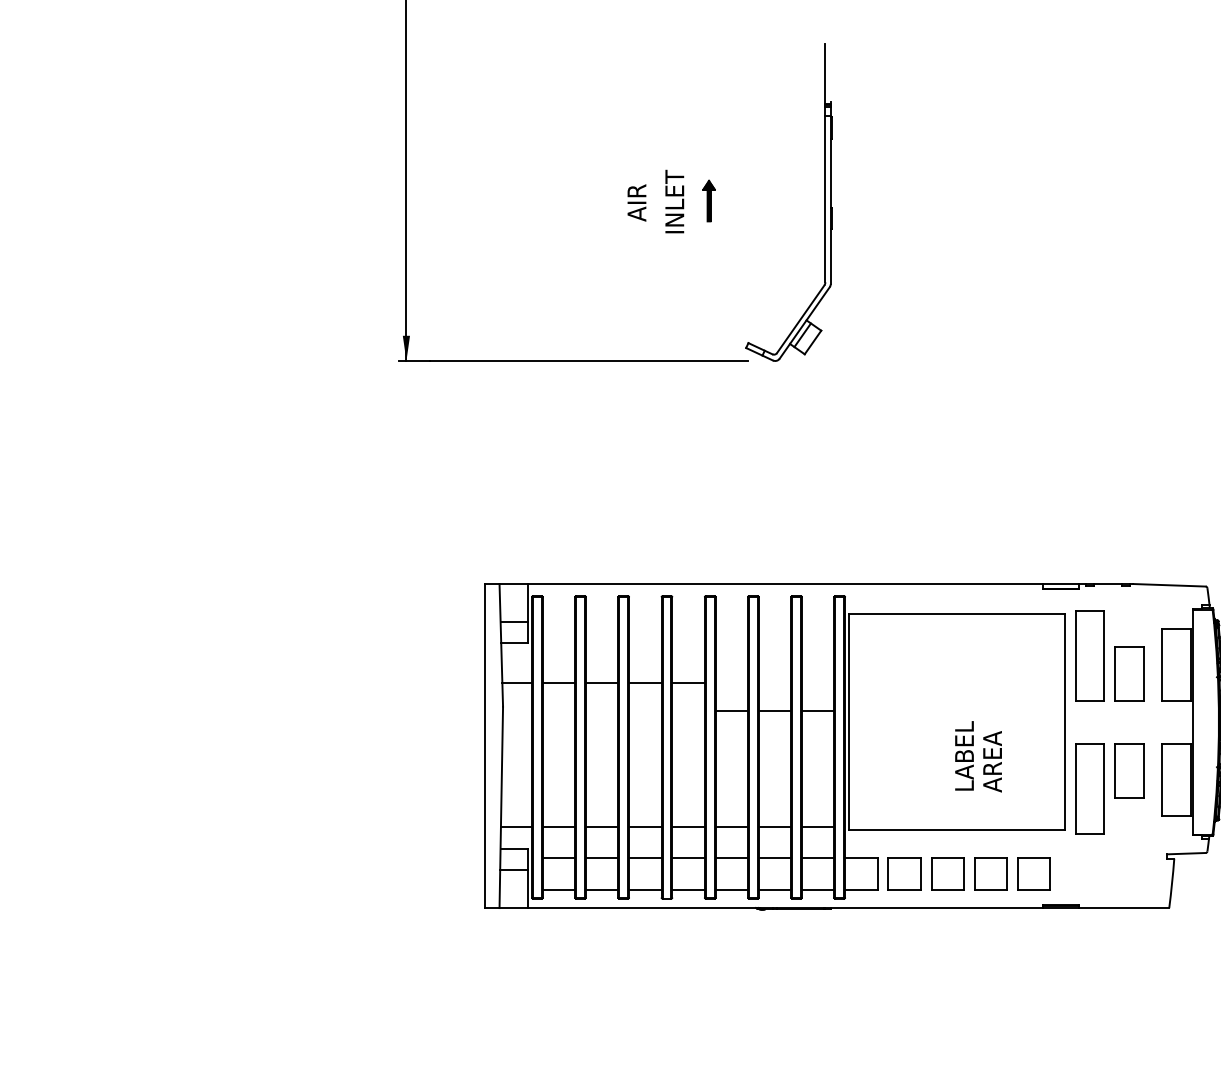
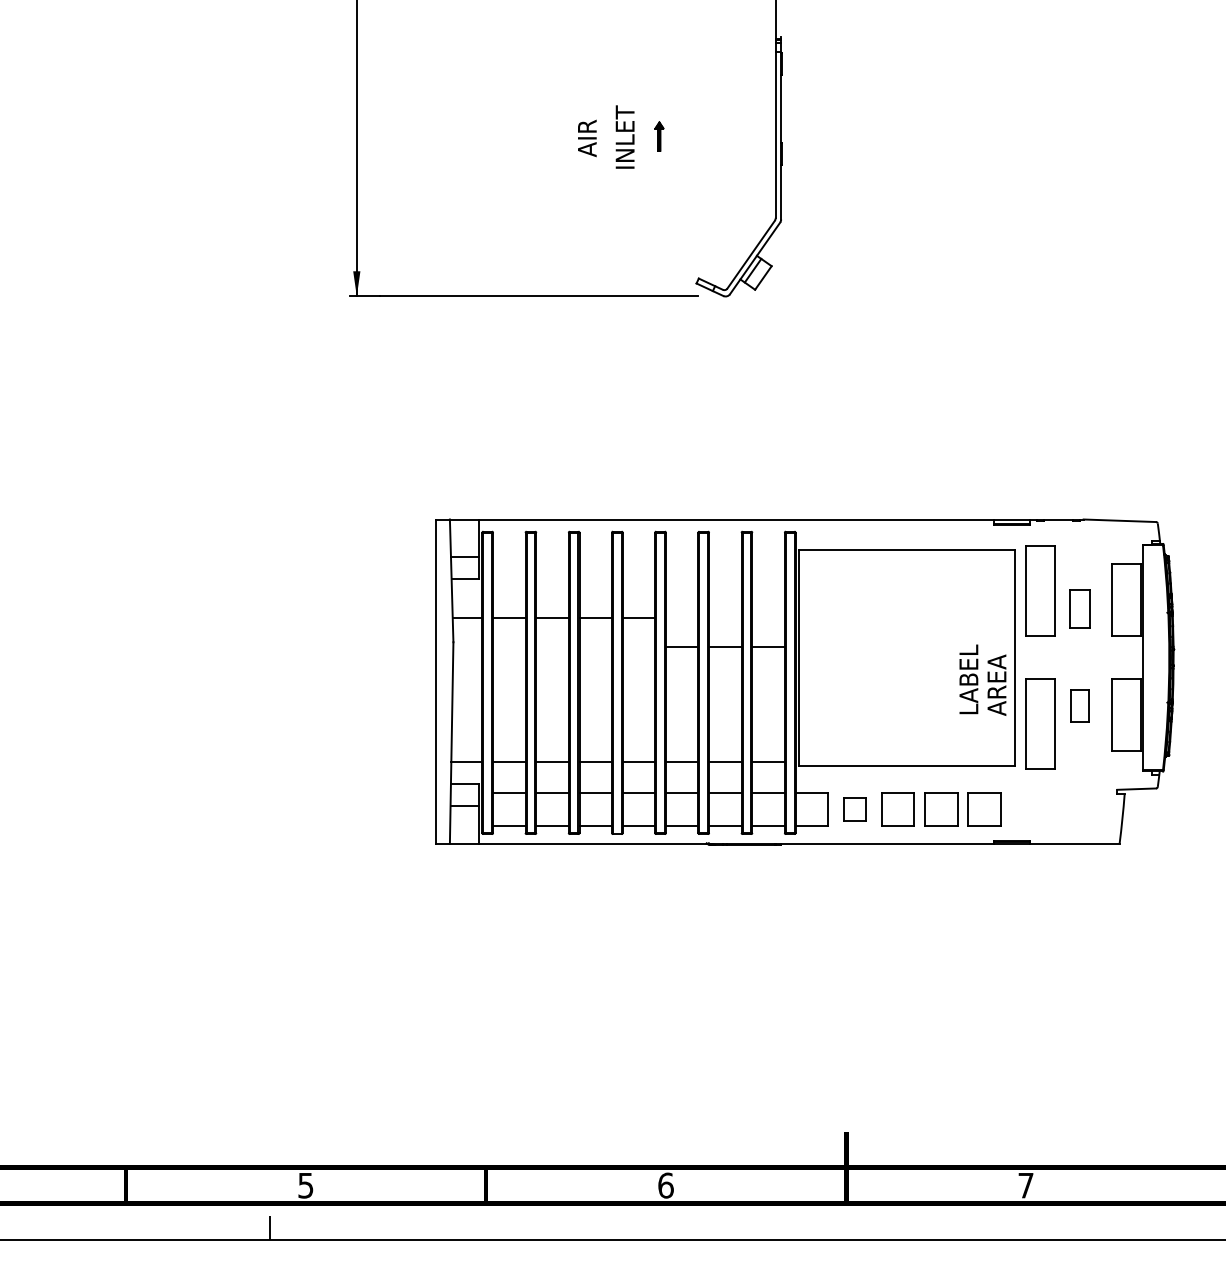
part: (709, 201) -> (659, 136), size x0.7
part: (1129, 673) -> (1079, 608), size x0.7
text: (978, 756) -> (982, 679), moved
part: (1129, 770) -> (1079, 705), size x0.6
part: (904, 874) -> (854, 809), size x0.7

